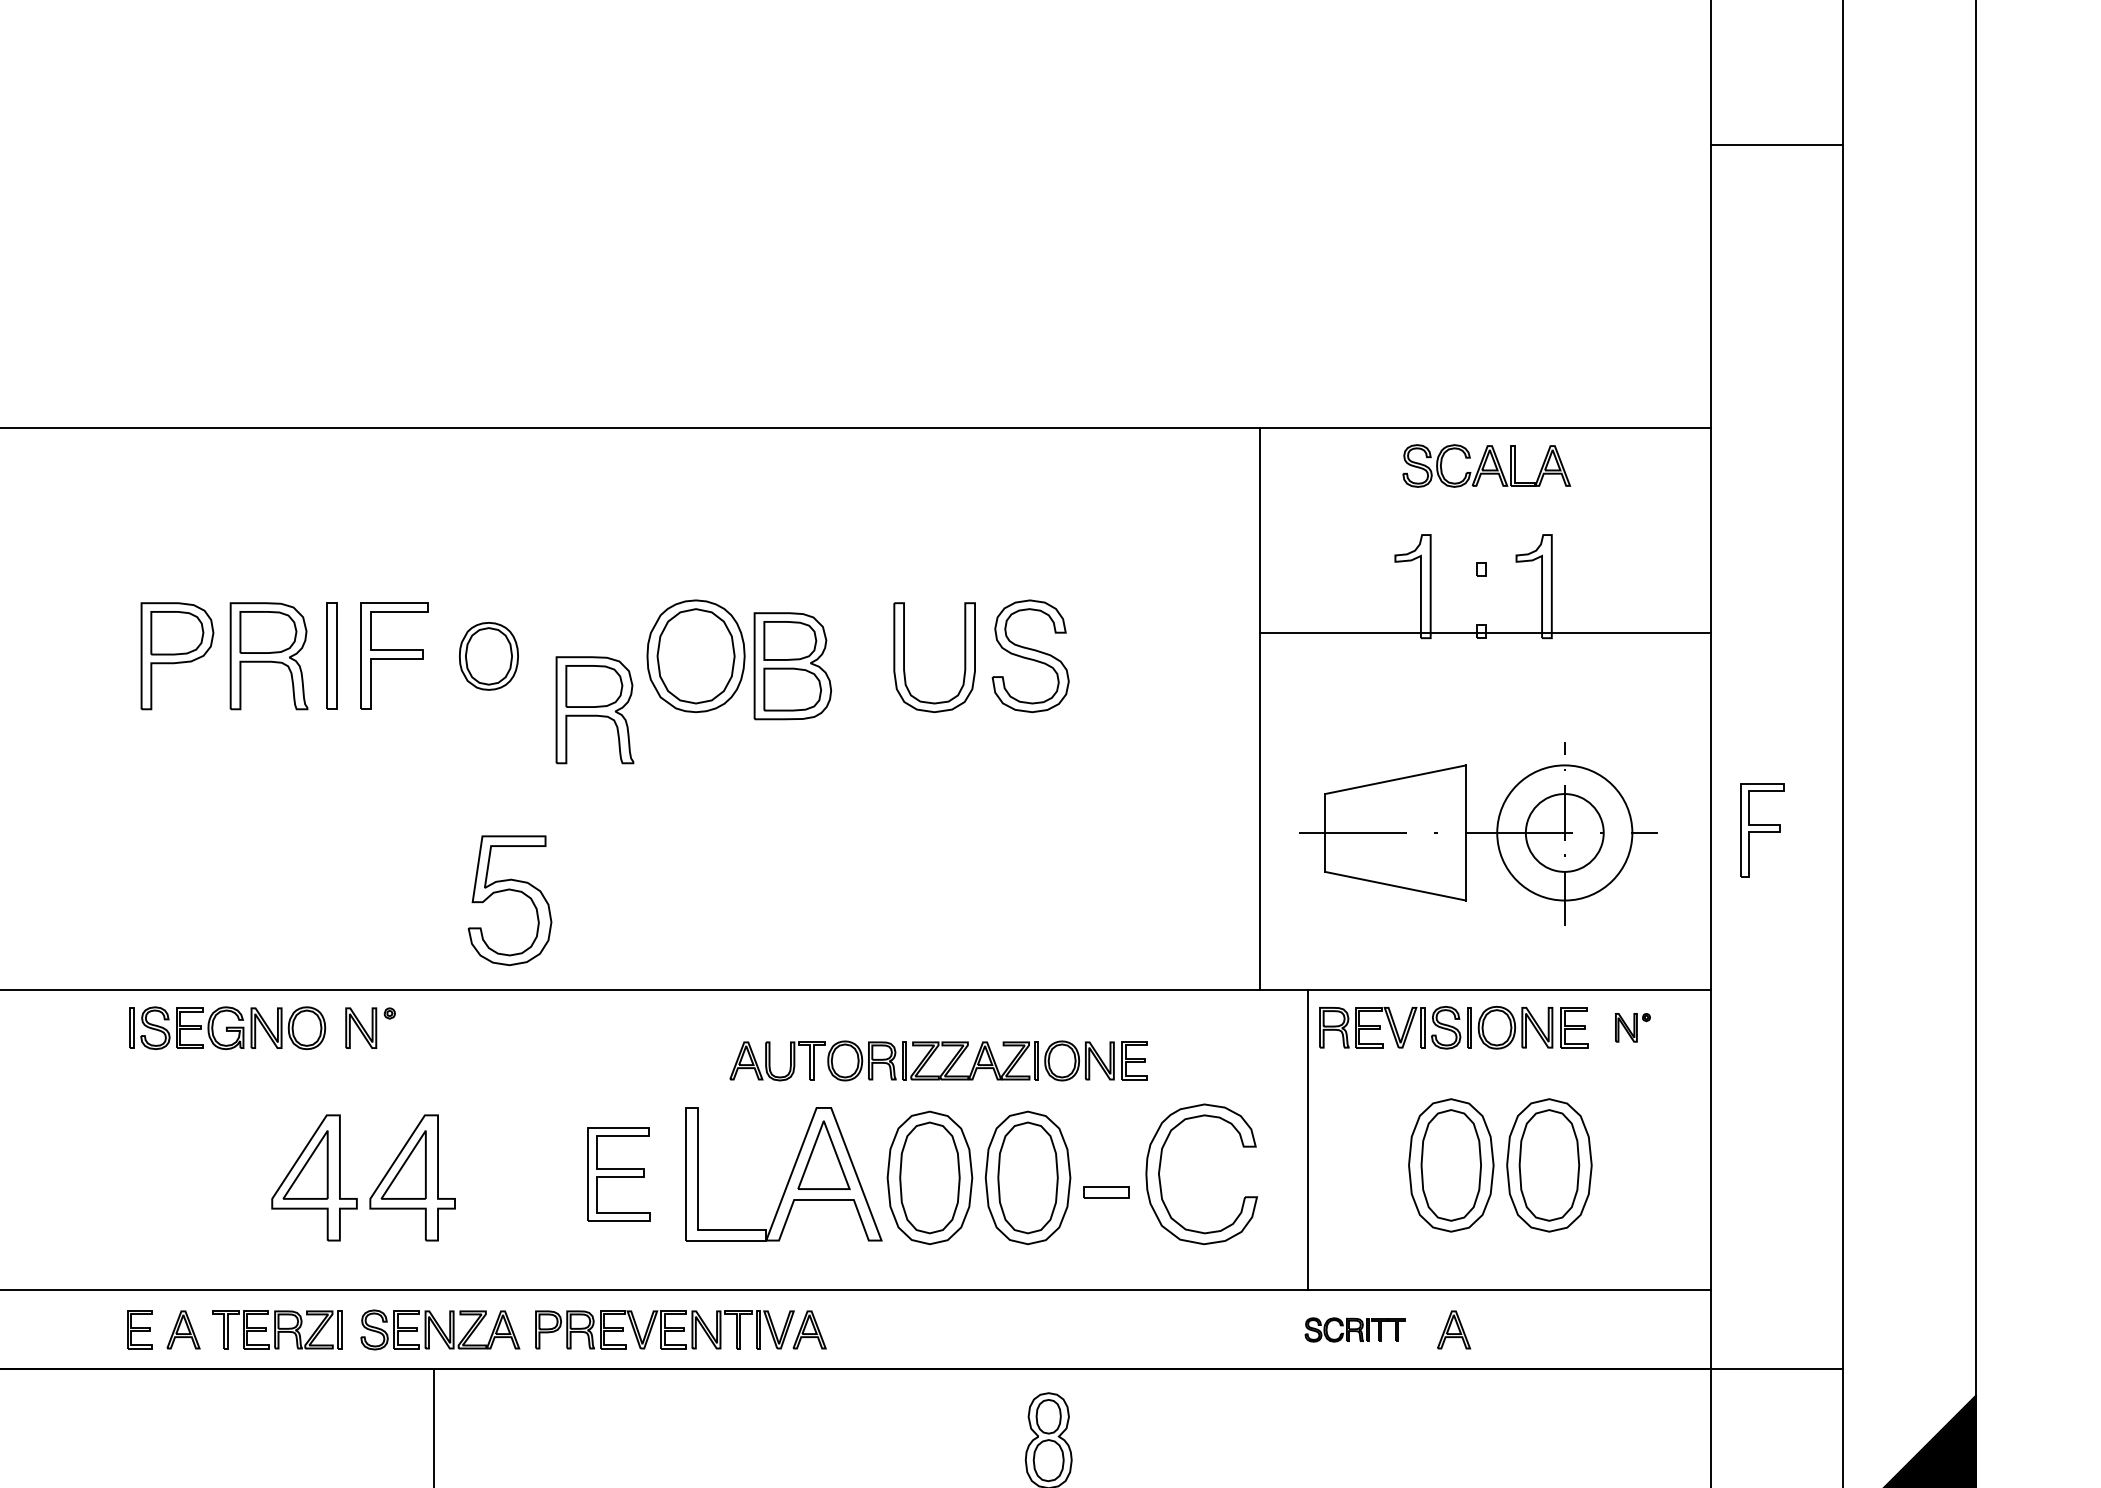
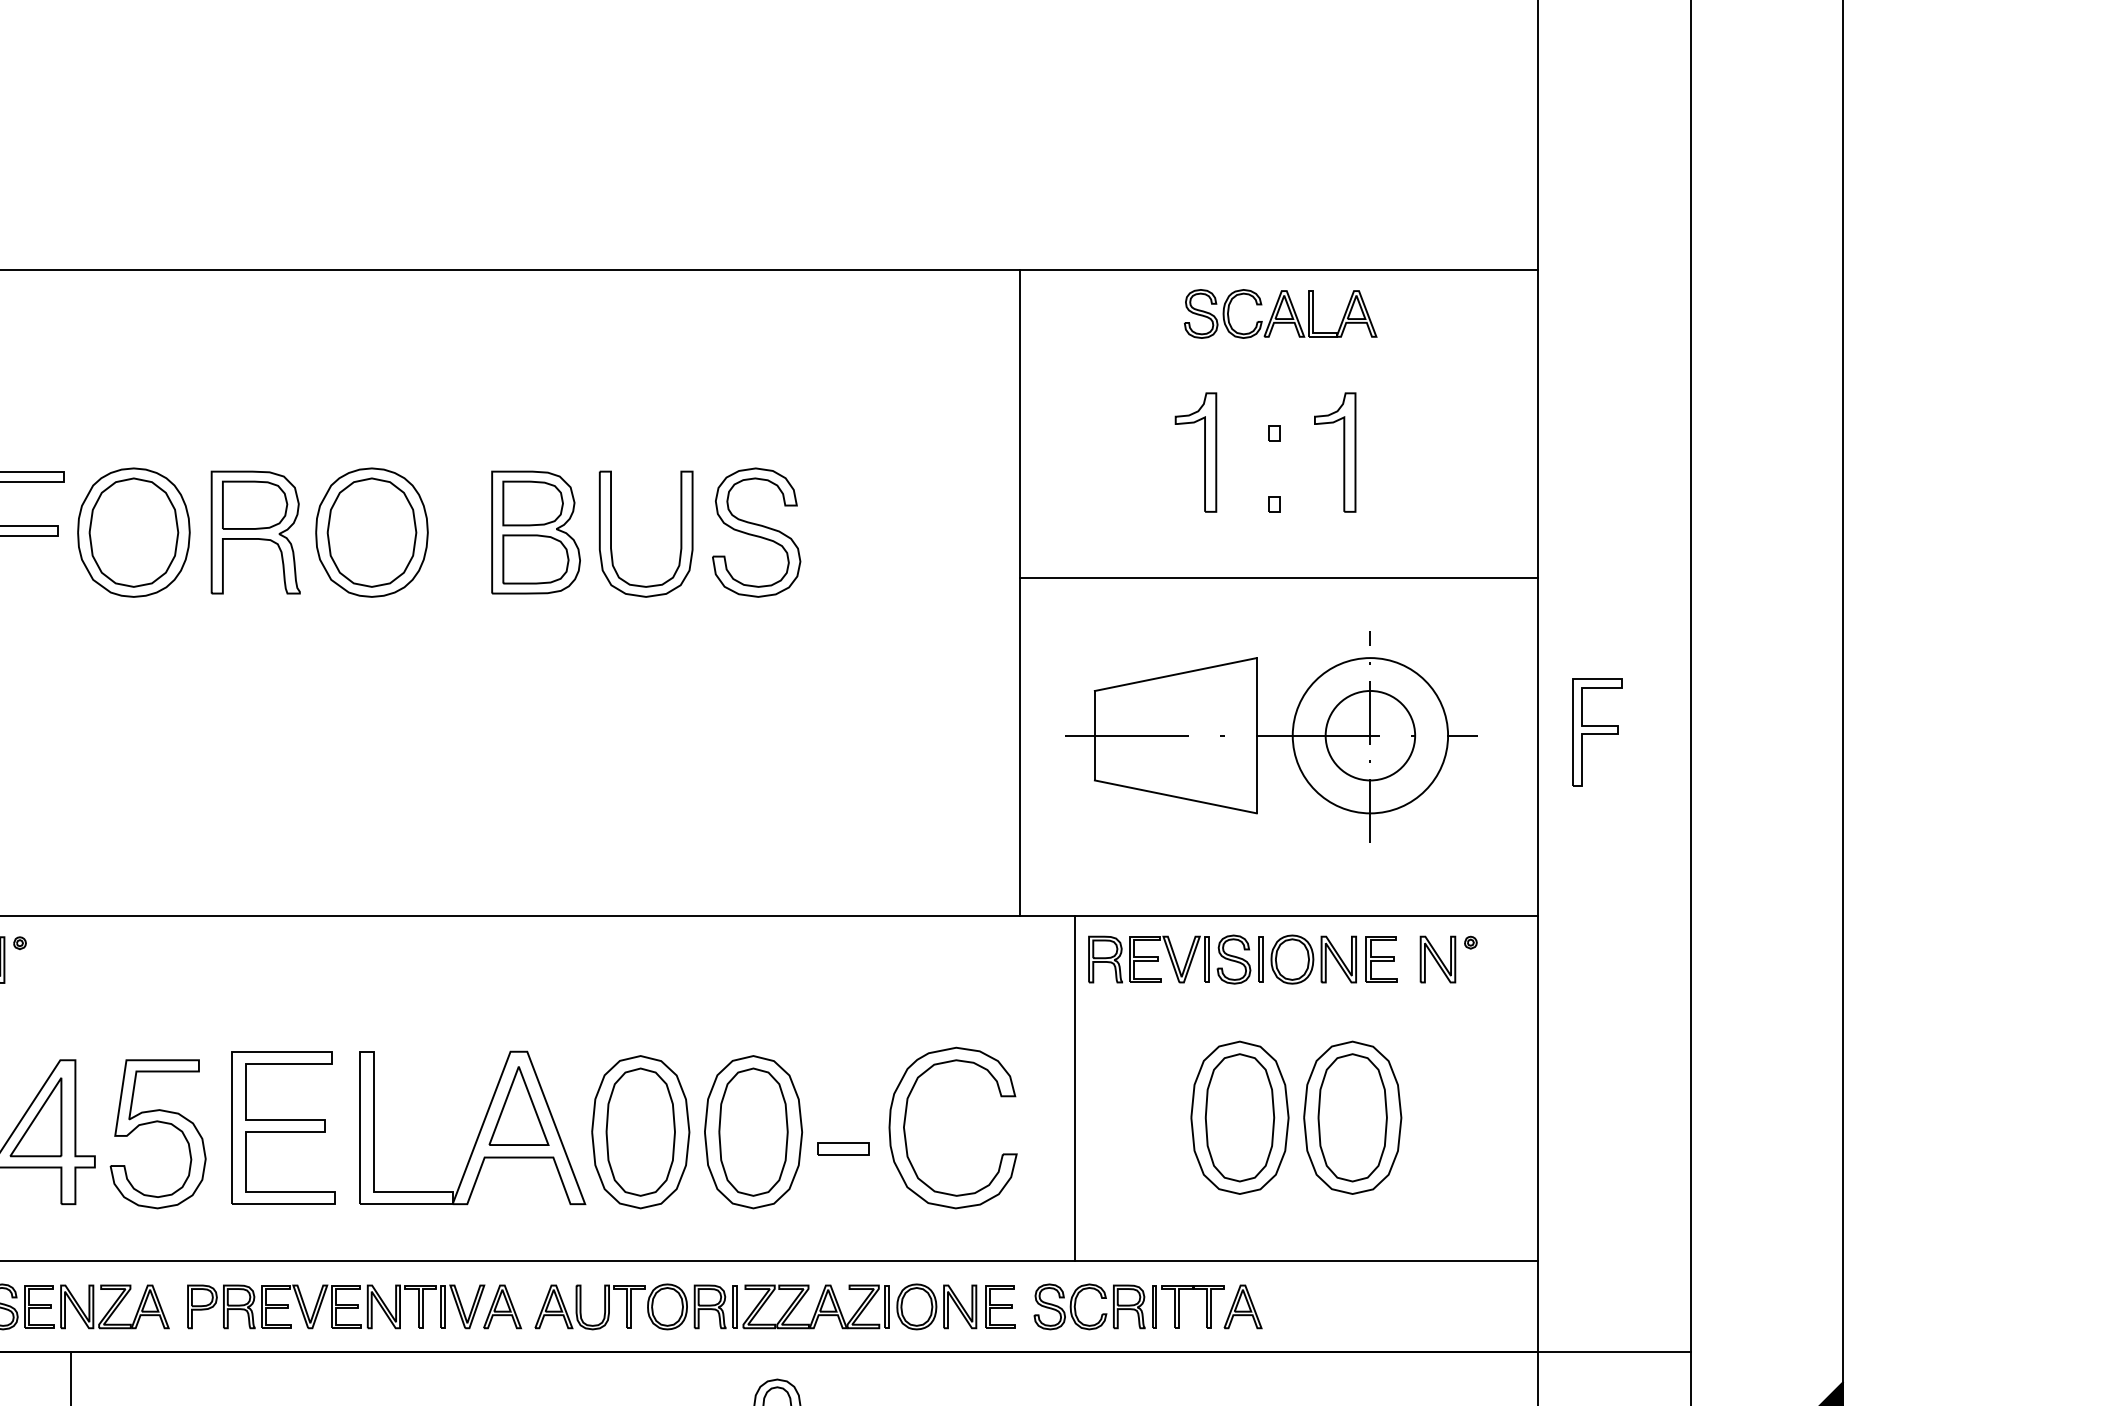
line: (1484, 633) -> (1278, 578), moved
part: (488, 656) -> (133, 532), size x1.67
part: (792, 666) -> (535, 532), moved
part: (594, 710) -> (255, 532), moved
part: (513, 891) -> (162, 1123), moved
part: (1632, 1027) -> (1448, 959), size x1.43
part: (932, 1055) -> (767, 1300), moved
part: (619, 1174) -> (283, 1128), size x1.43
part: (1354, 1329) -> (1128, 1306), size x1.67

